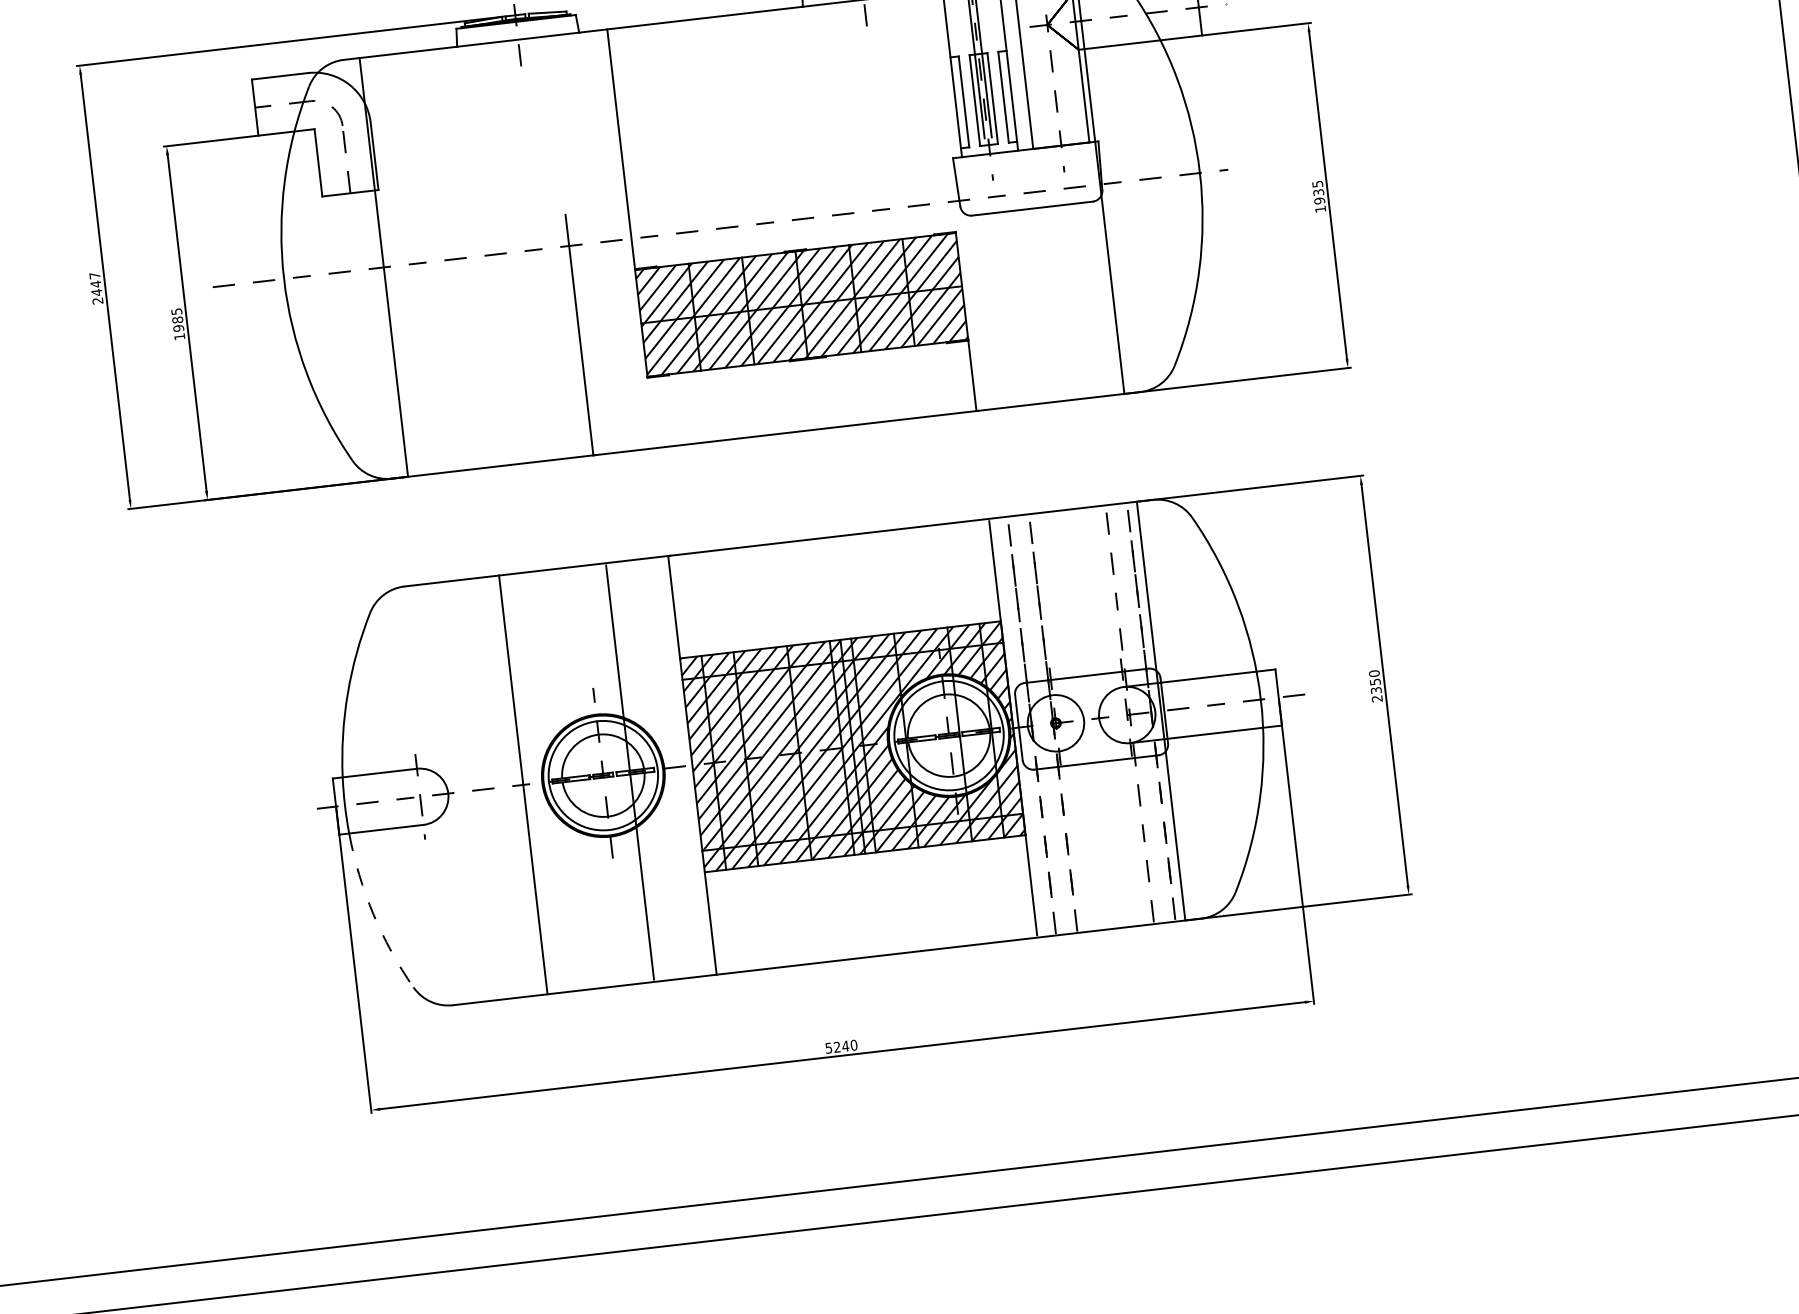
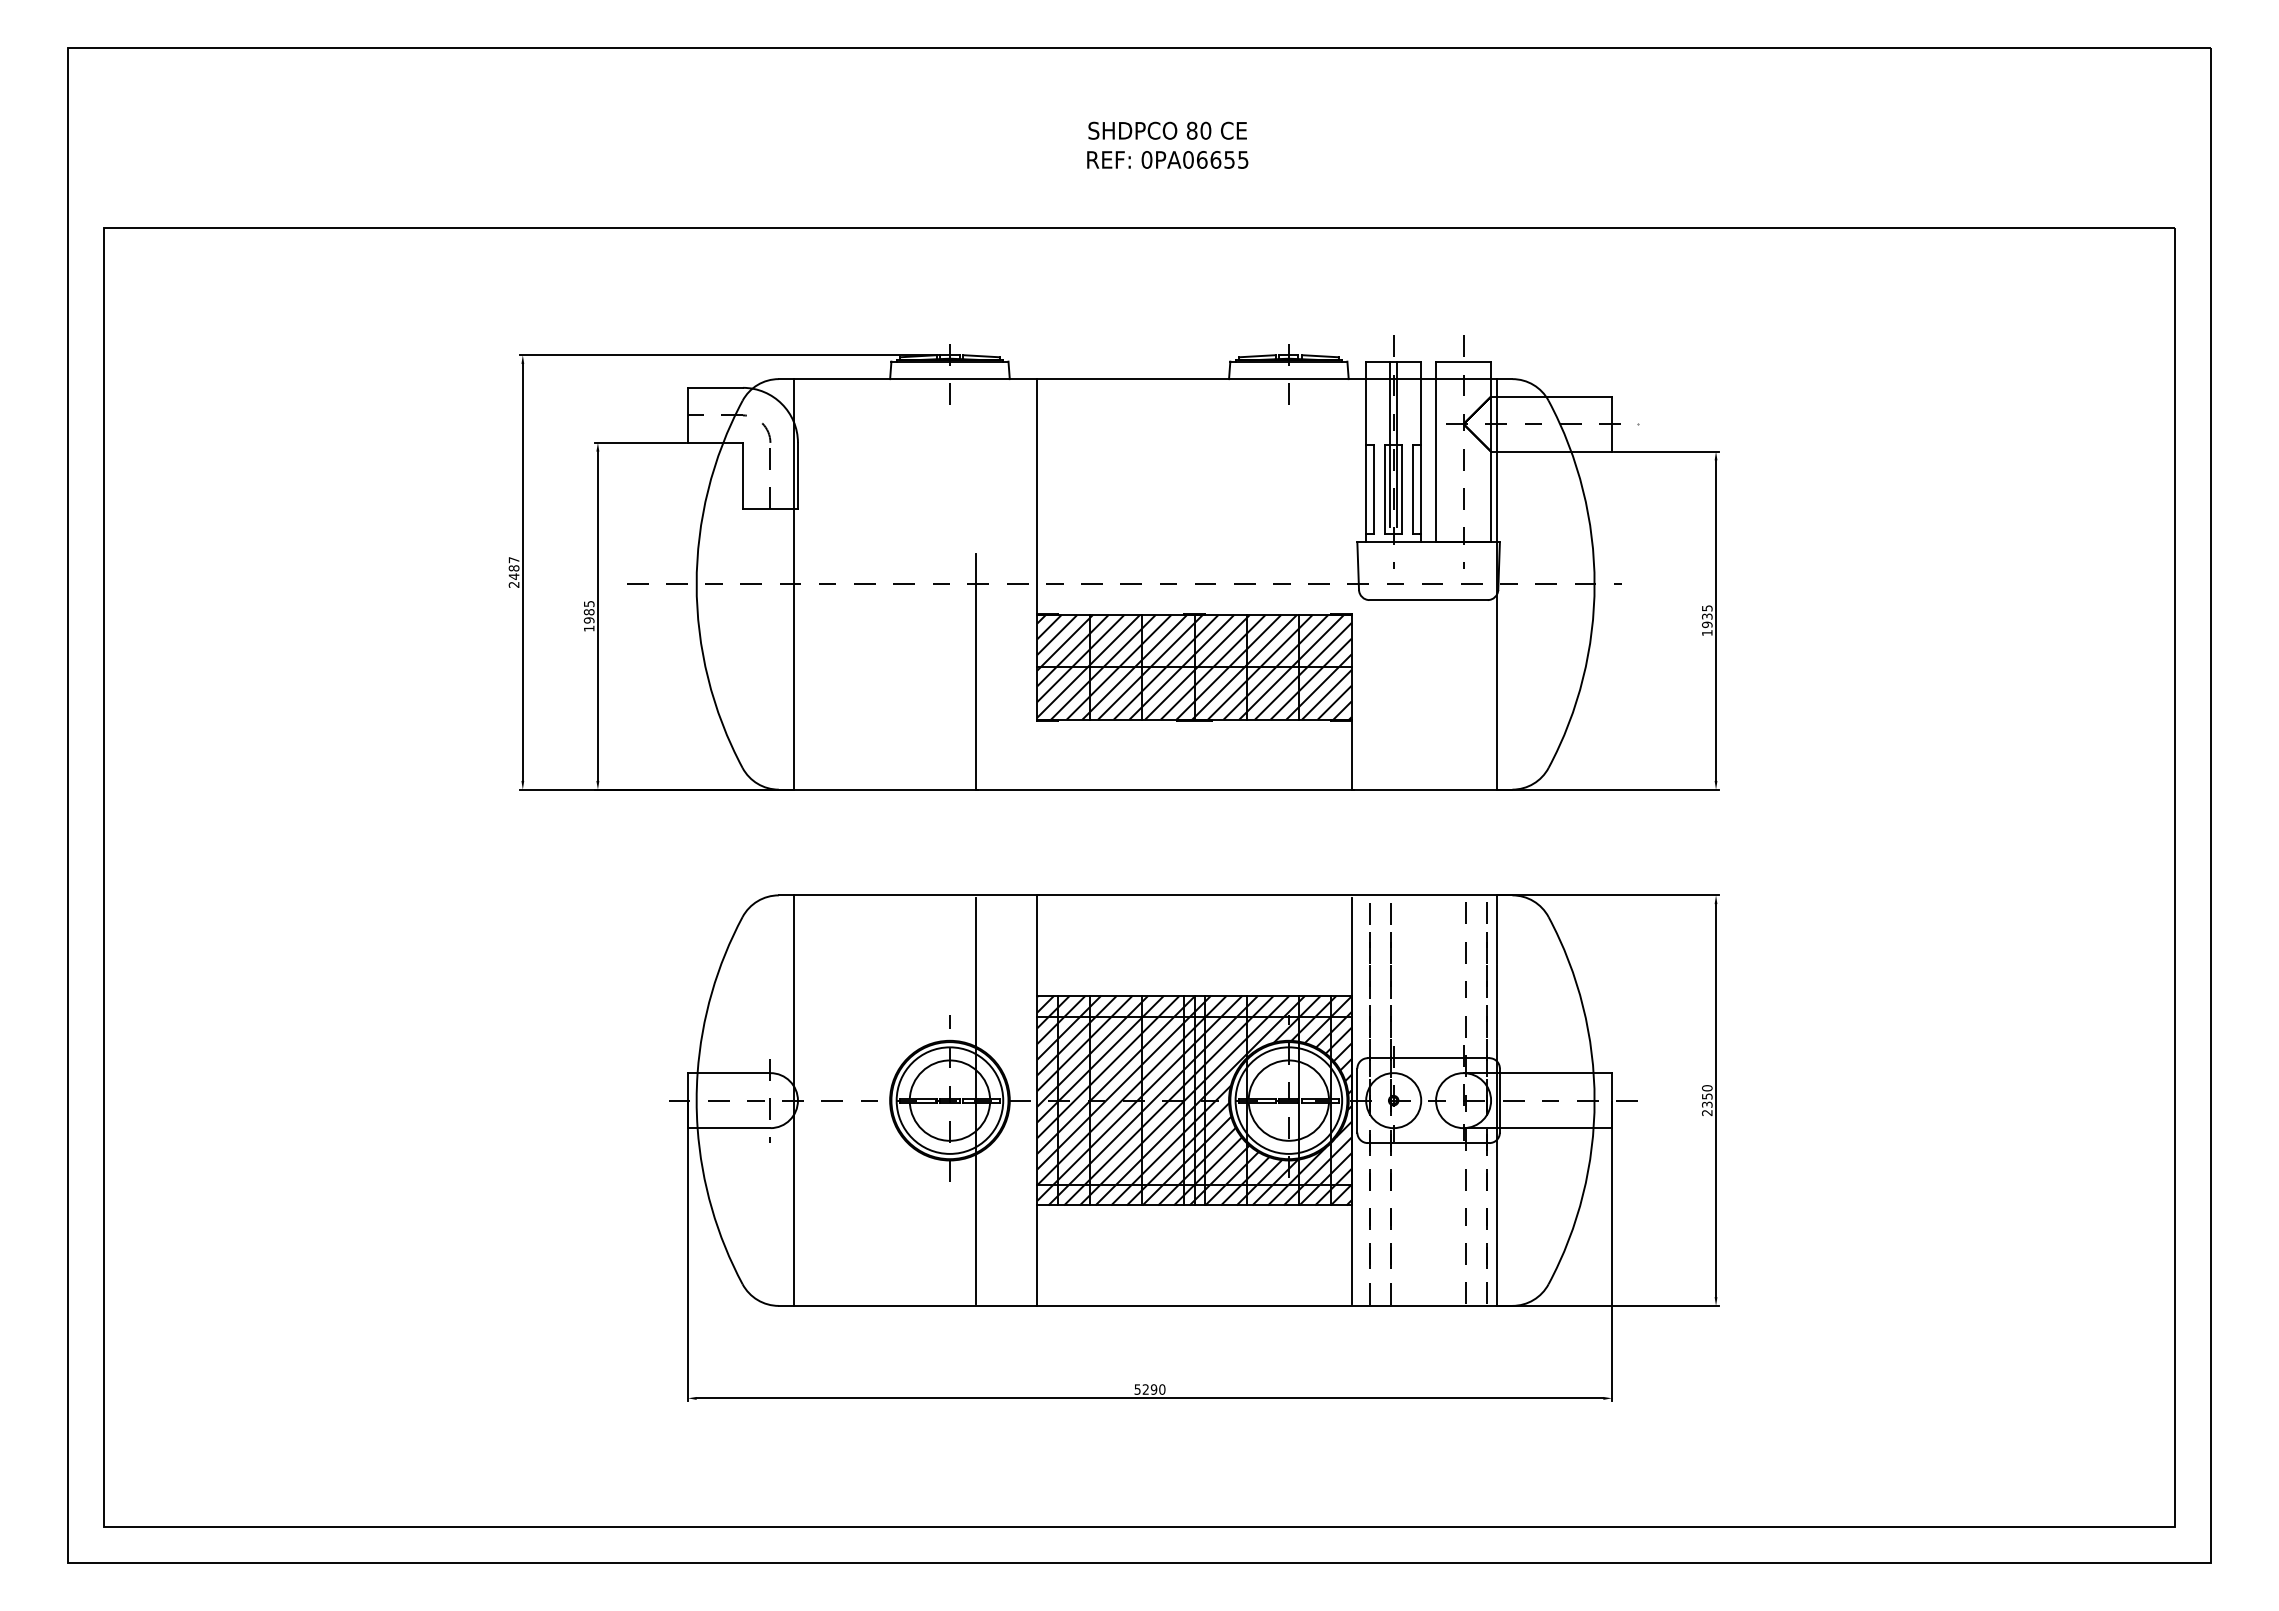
text: (95, 284) -> (513, 568), 2447 -> 2487
line: (523, 784) -> (794, 1100), moved
arc: (372, 913) -> (711, 1208), dashed -> solid
text: (845, 1046) -> (1153, 1389), 5240 -> 5290

